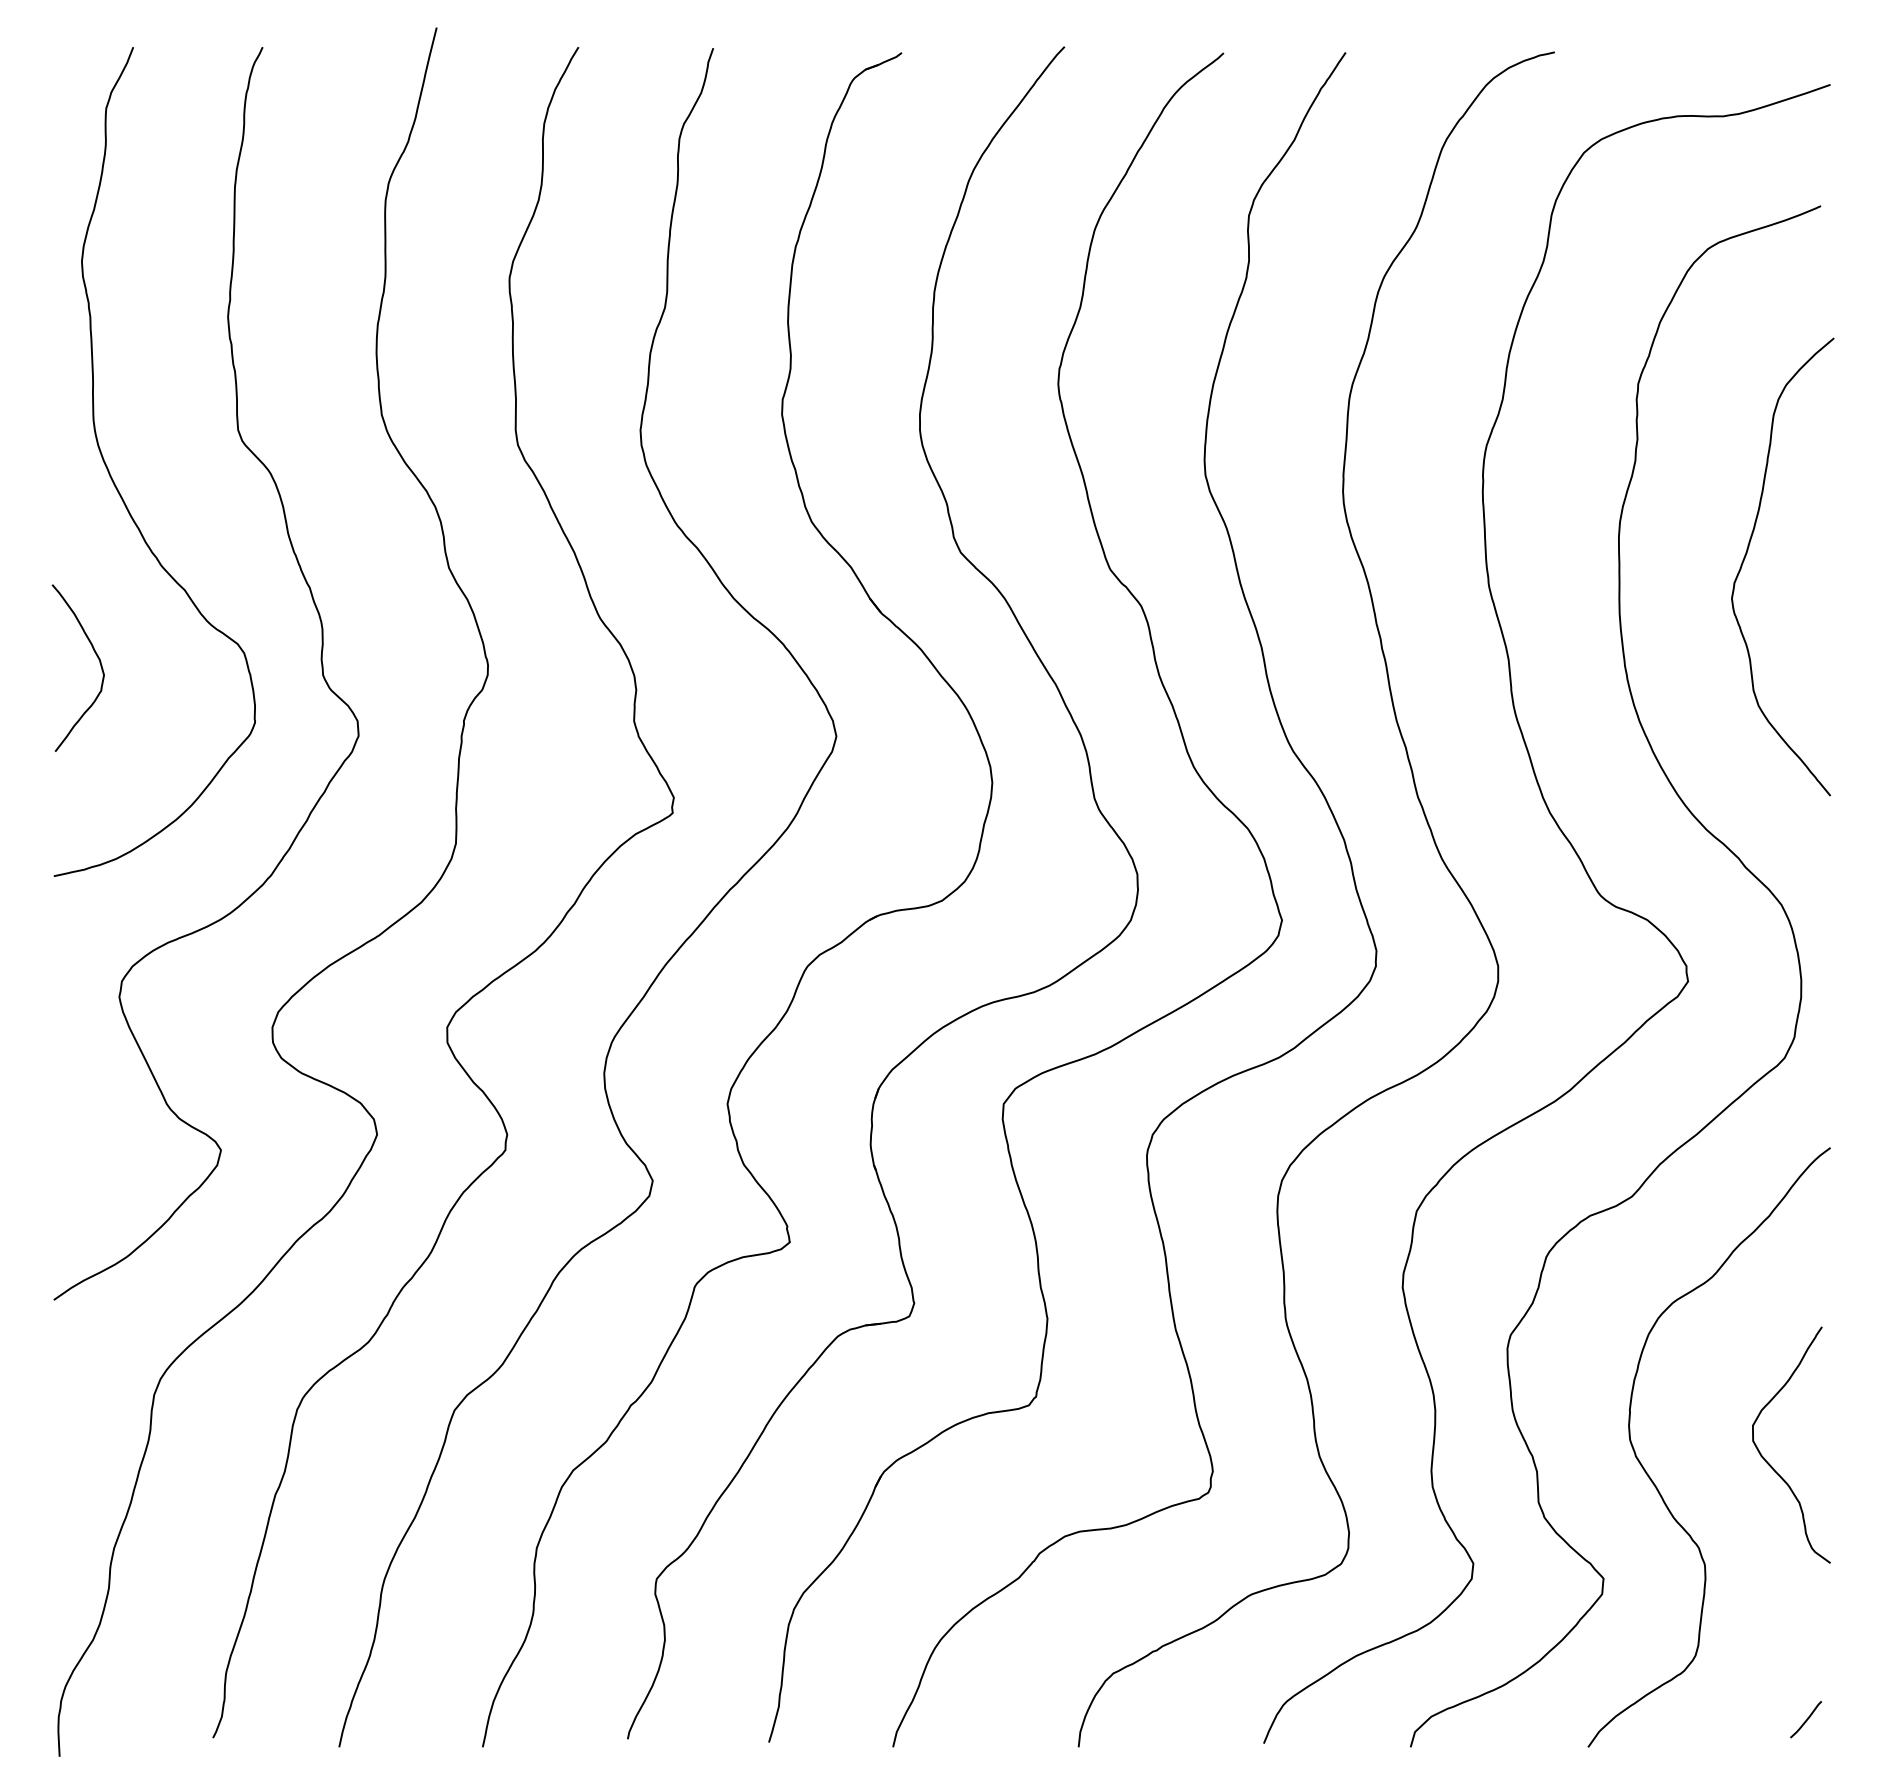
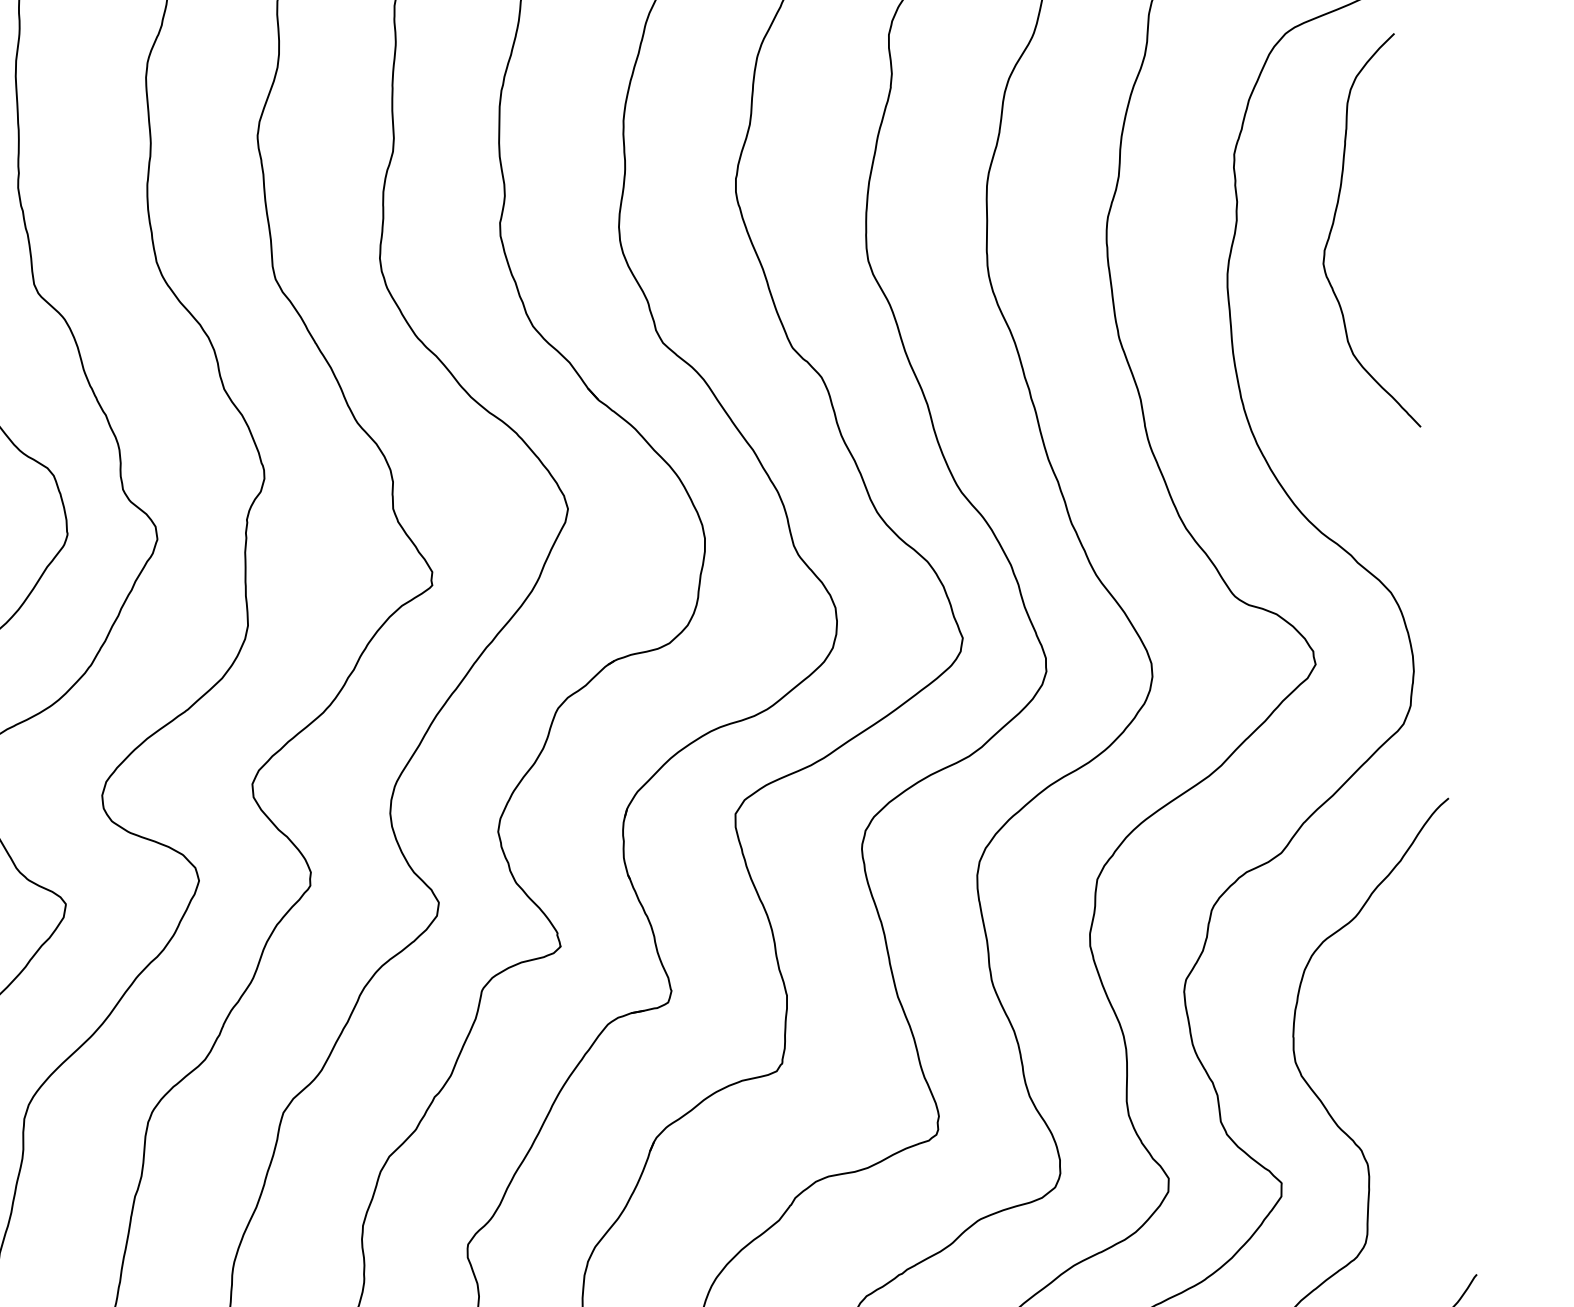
curve: (1747, 553) -> (1333, 224), moved
curve: (1770, 1464) -> (1417, 1074), removed

